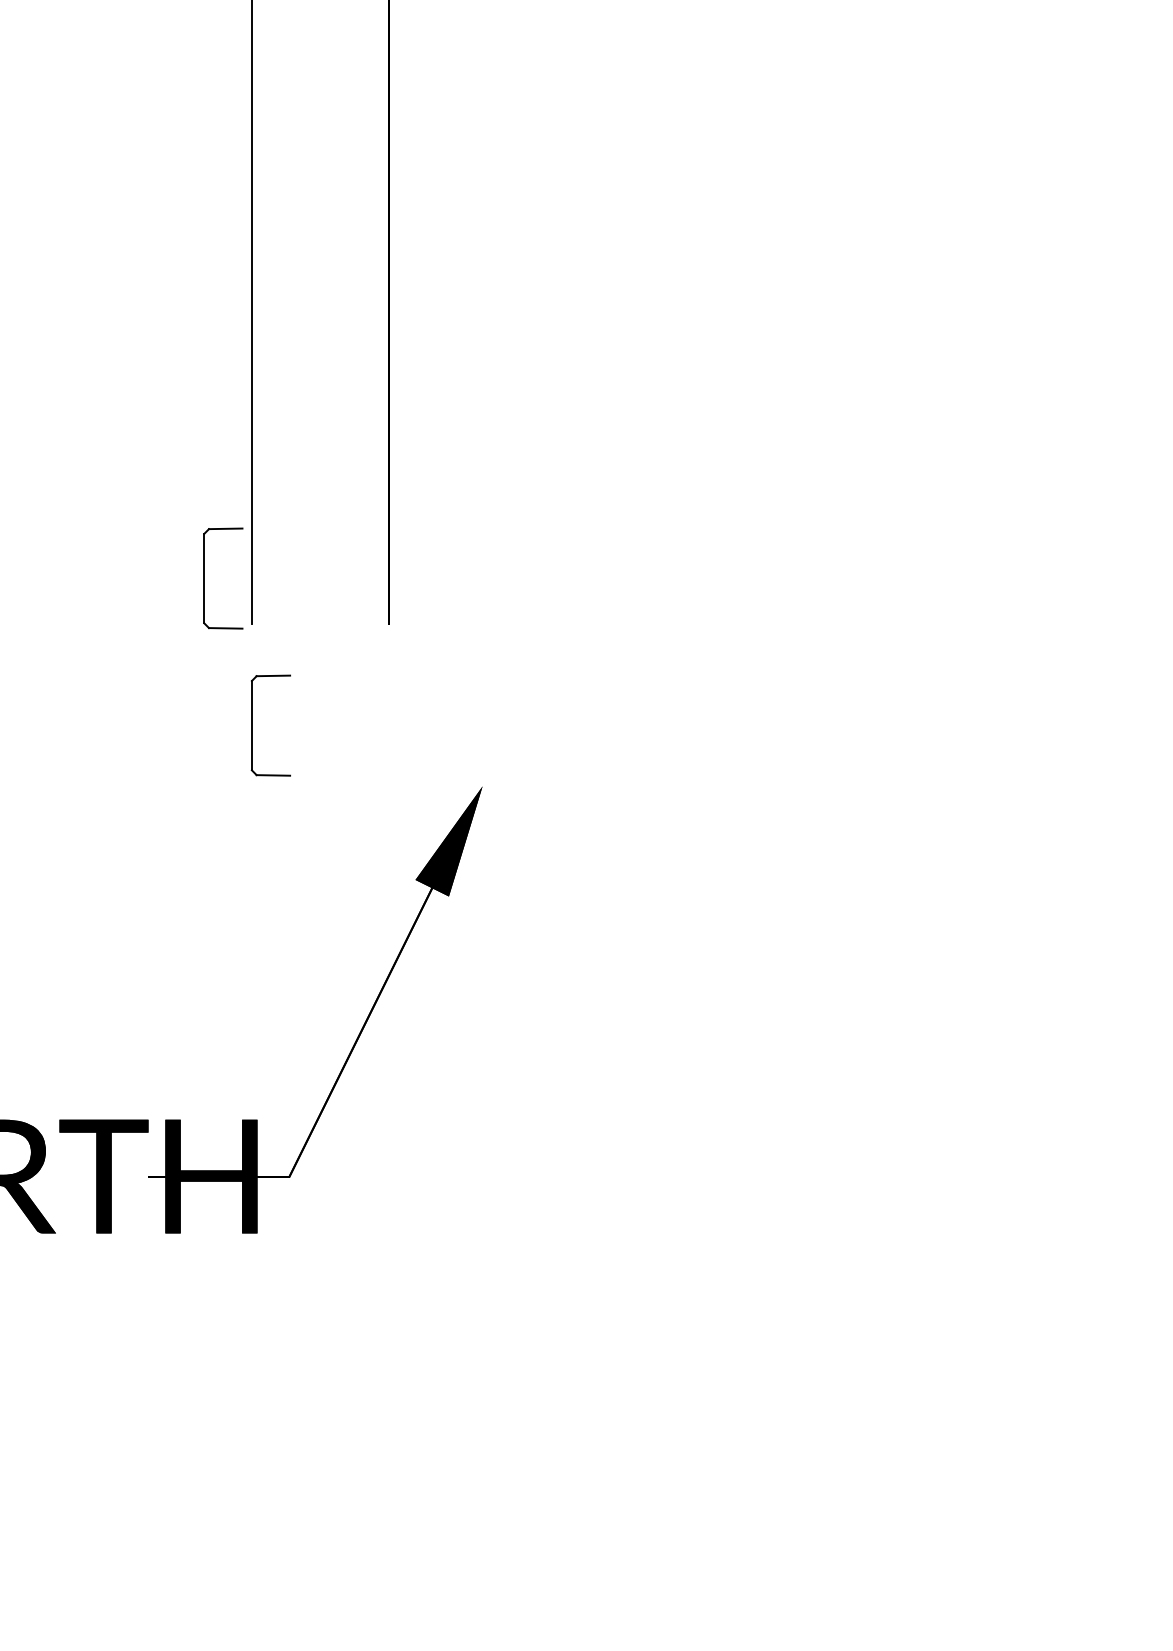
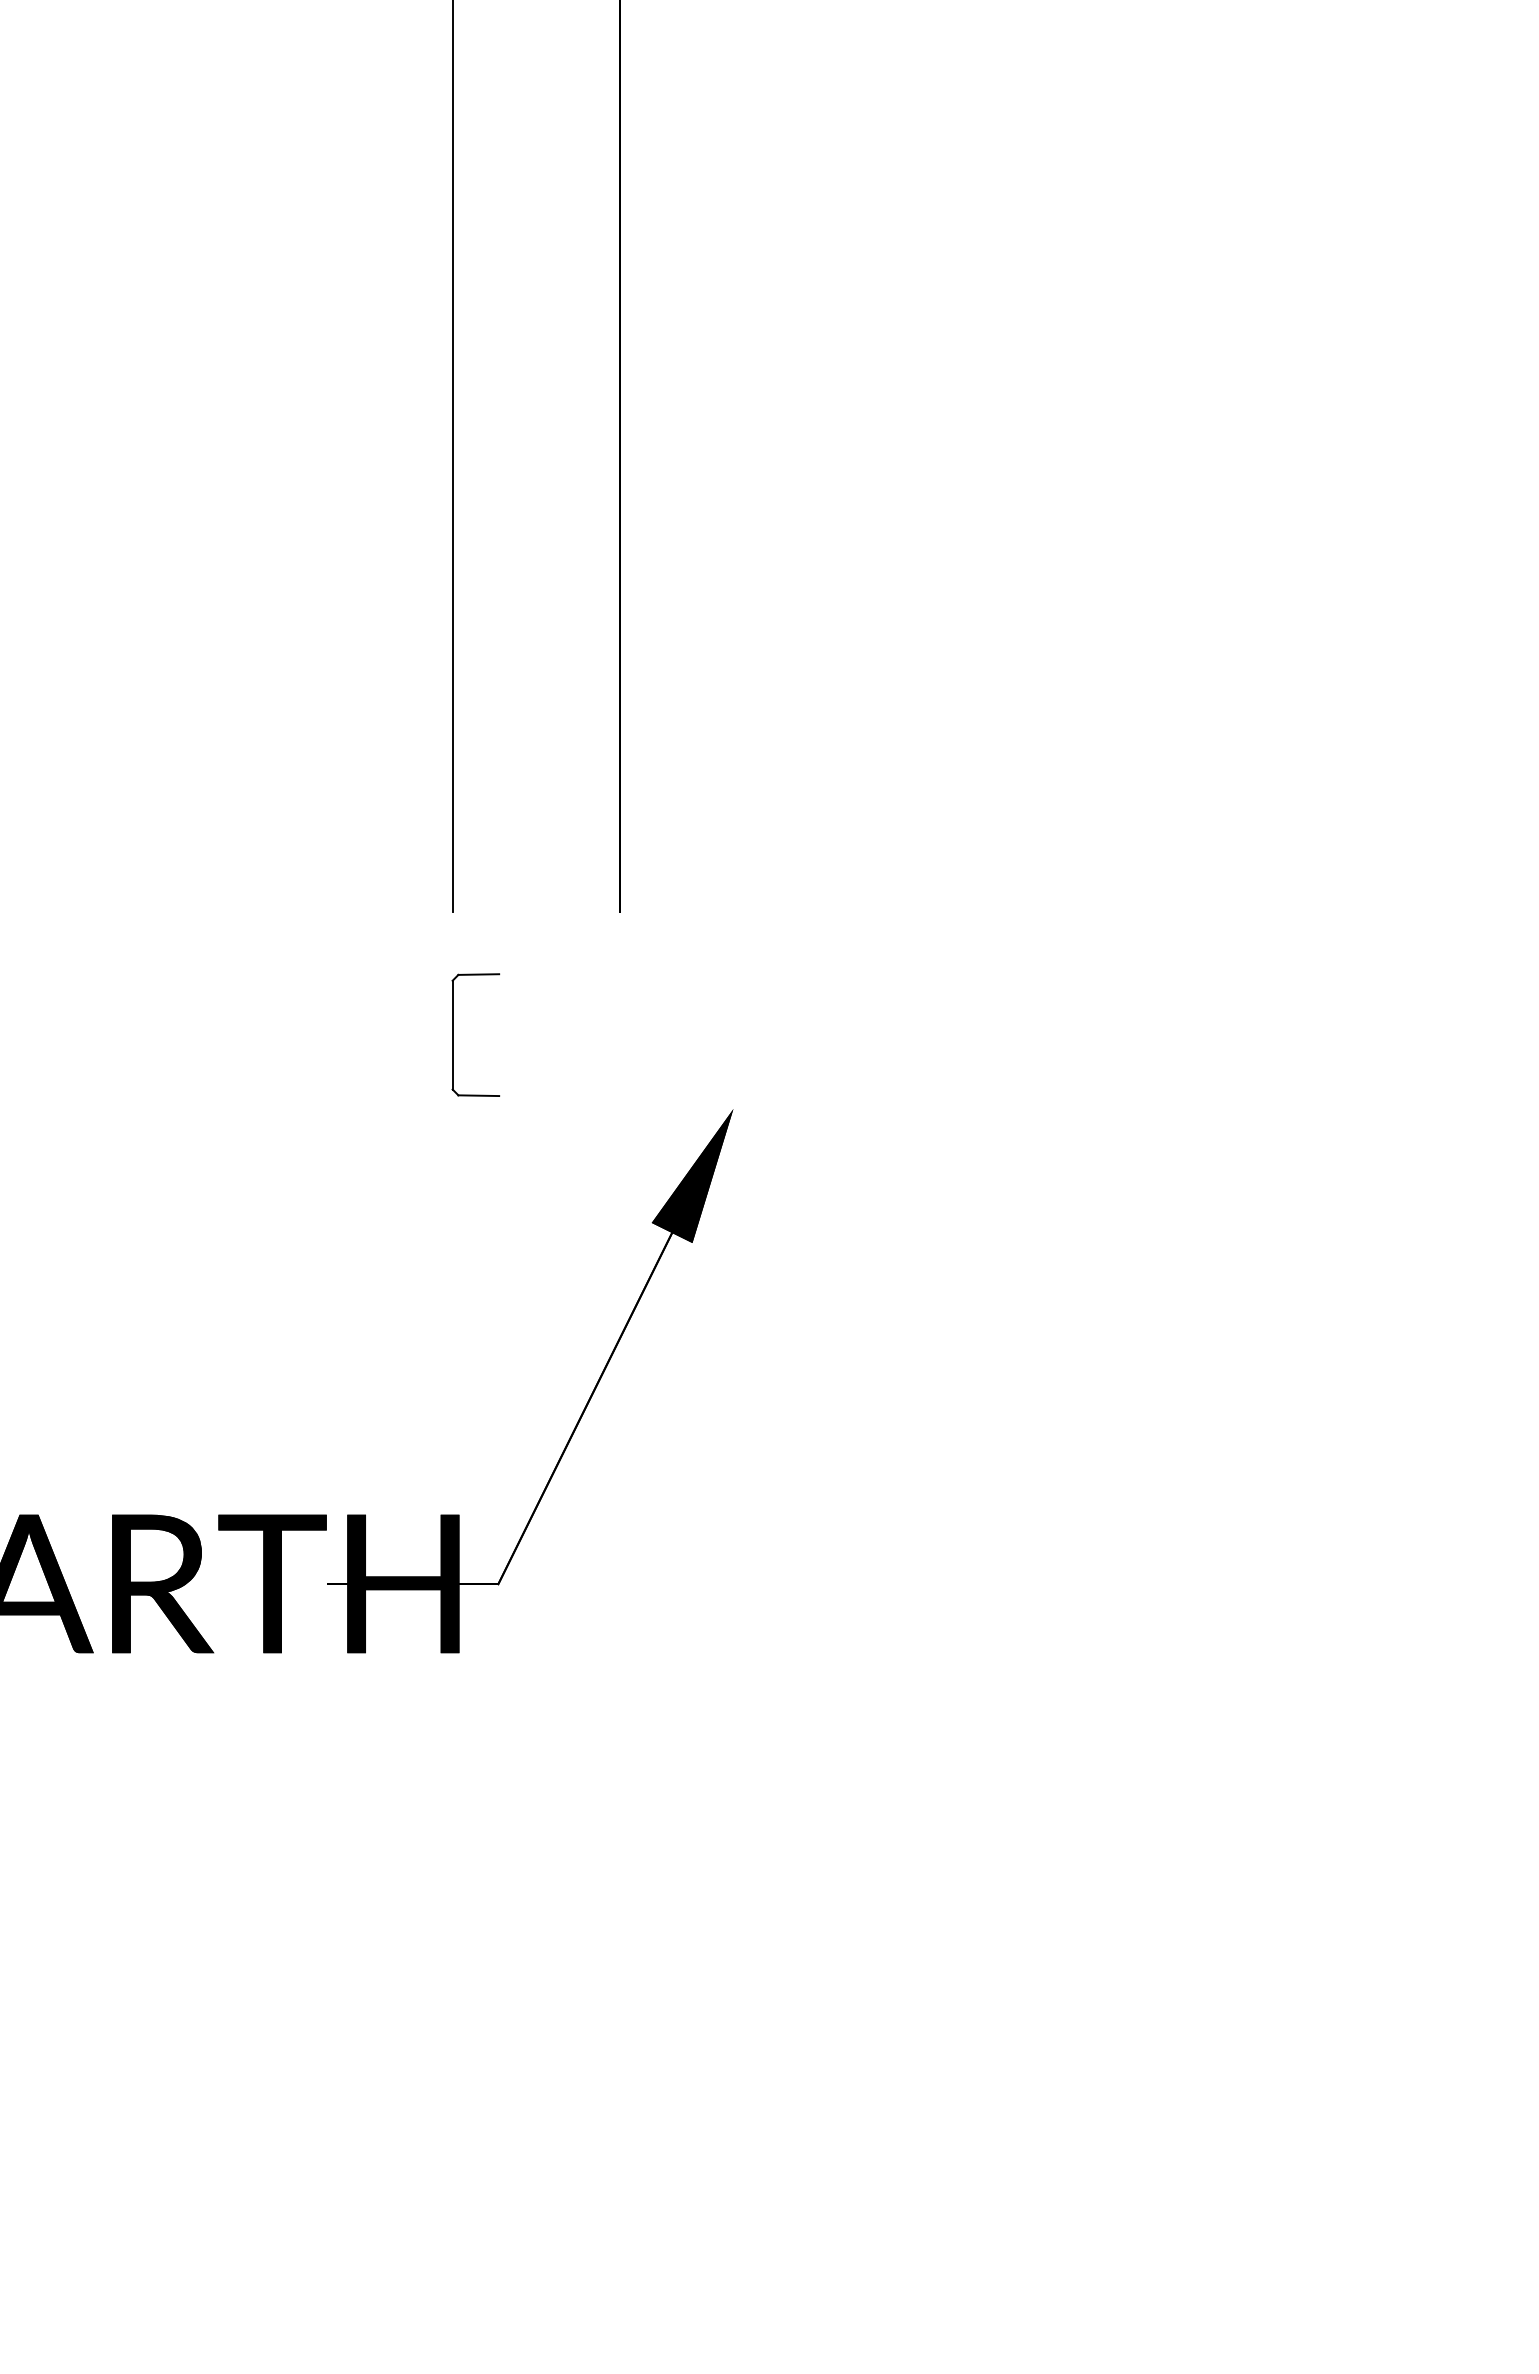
part: (204, 578) -> (395, 855), removed

